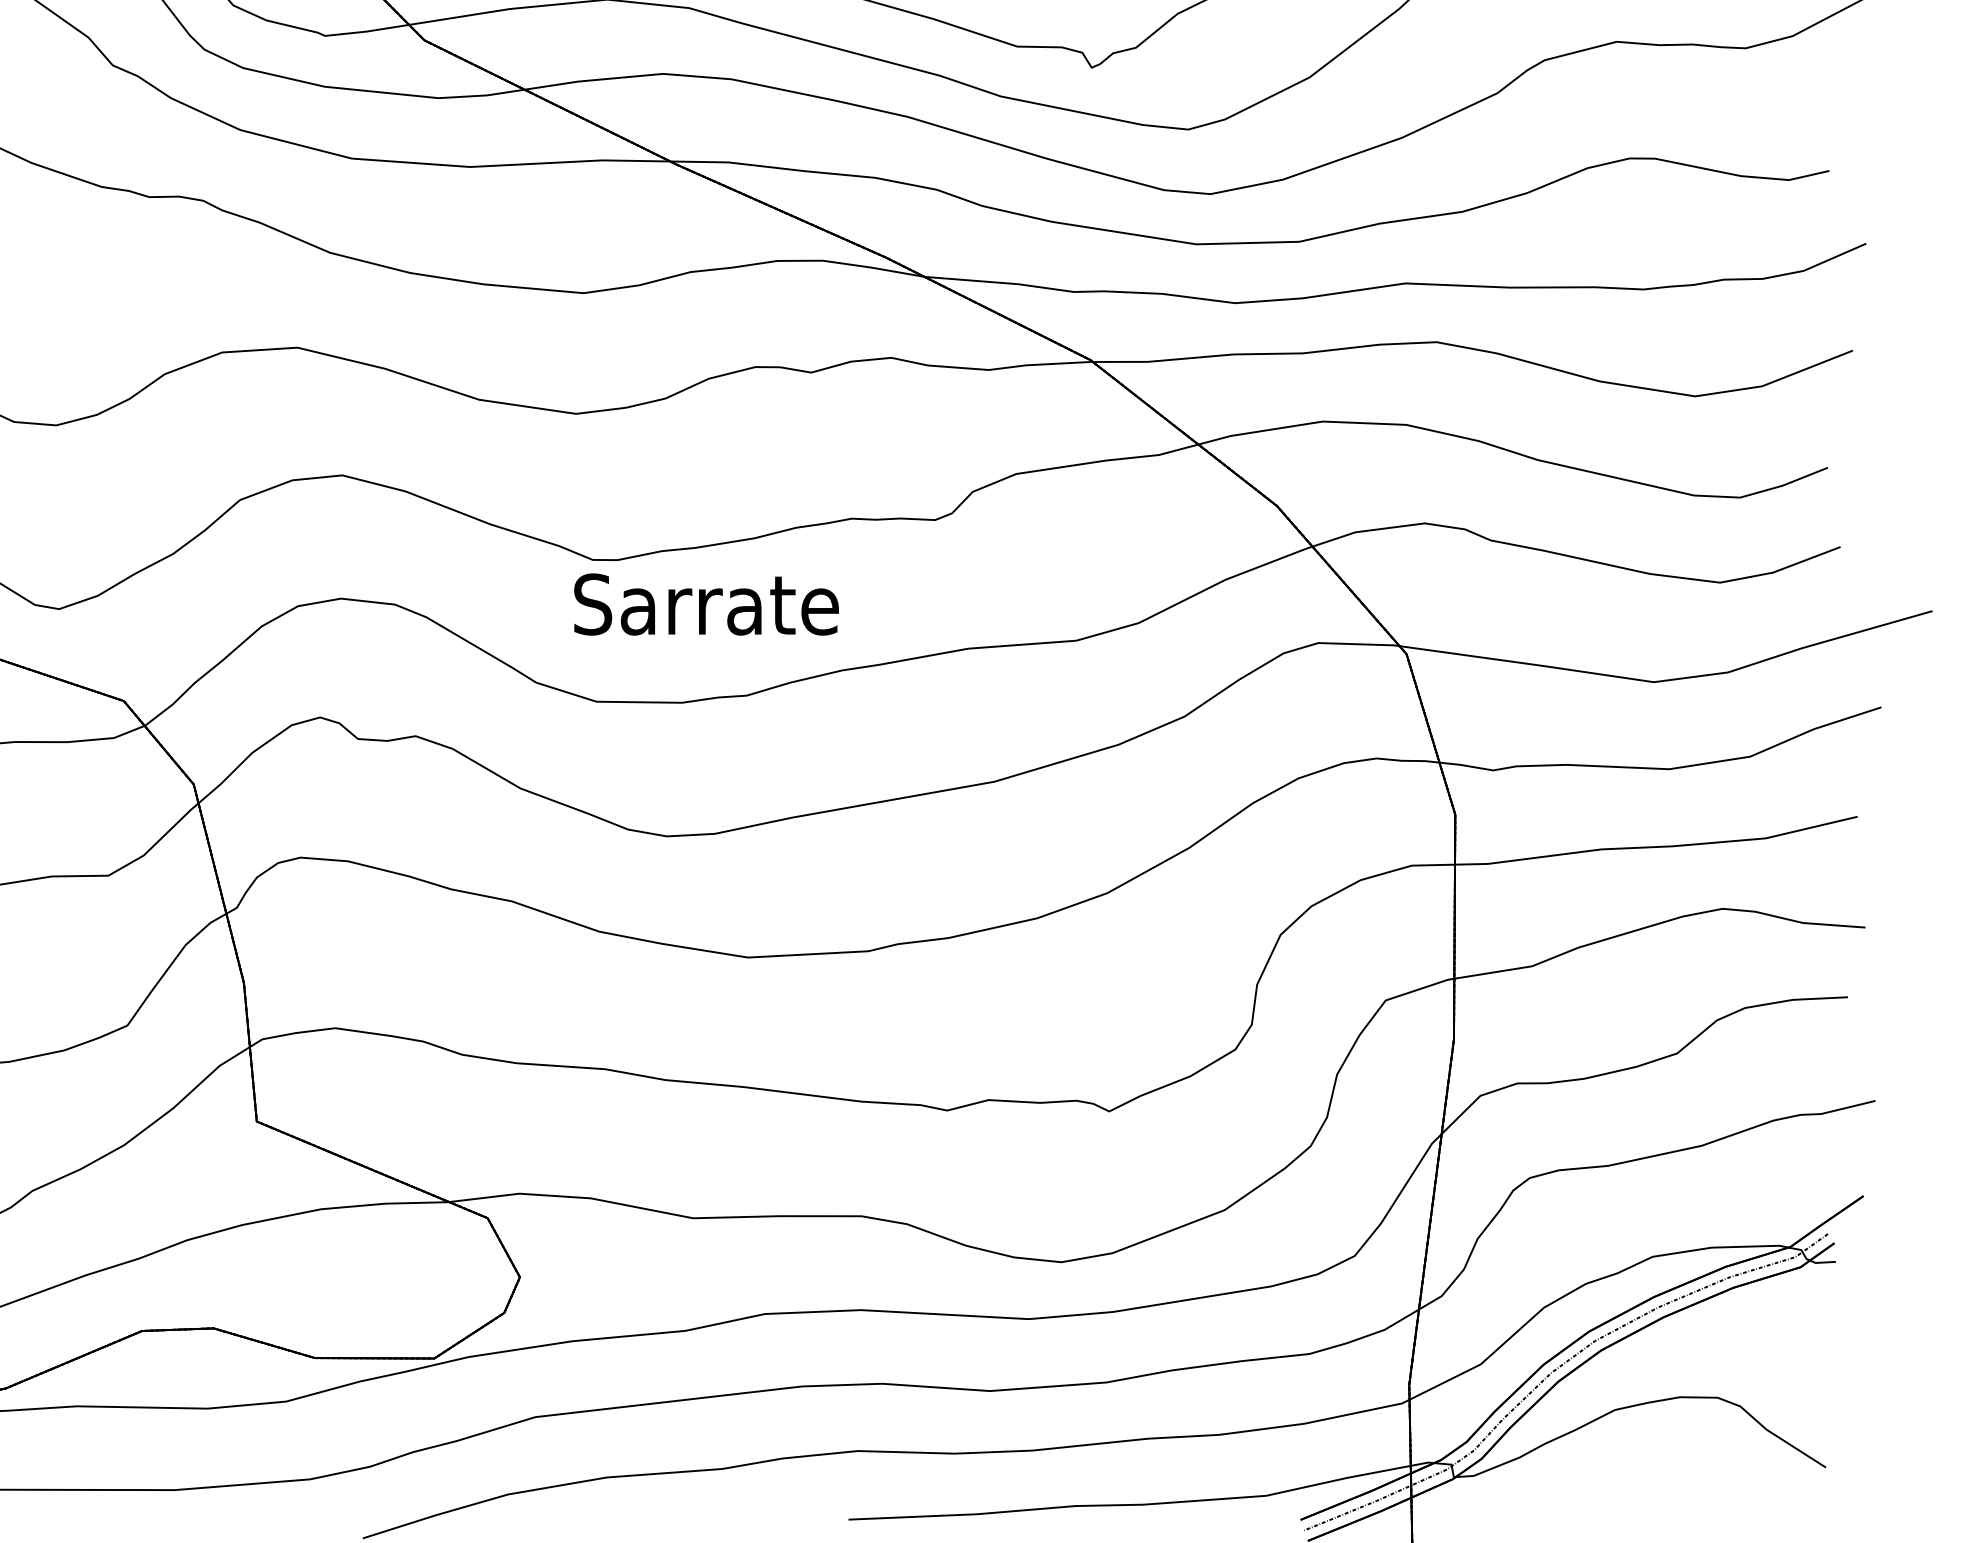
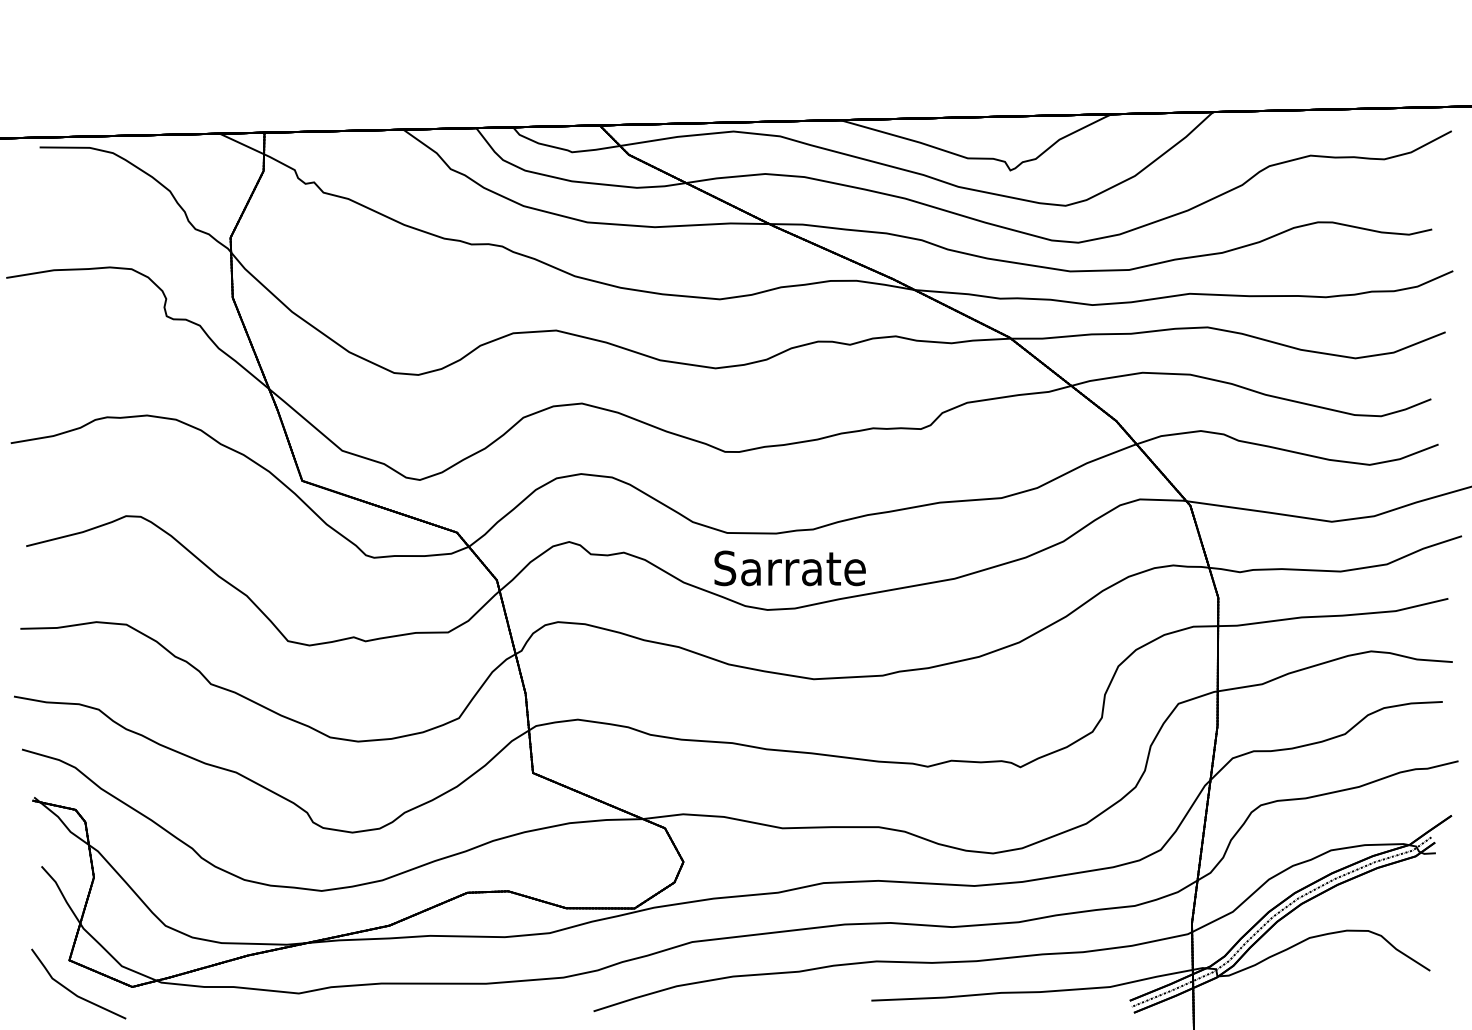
text: (705, 604) -> (789, 568), moved

